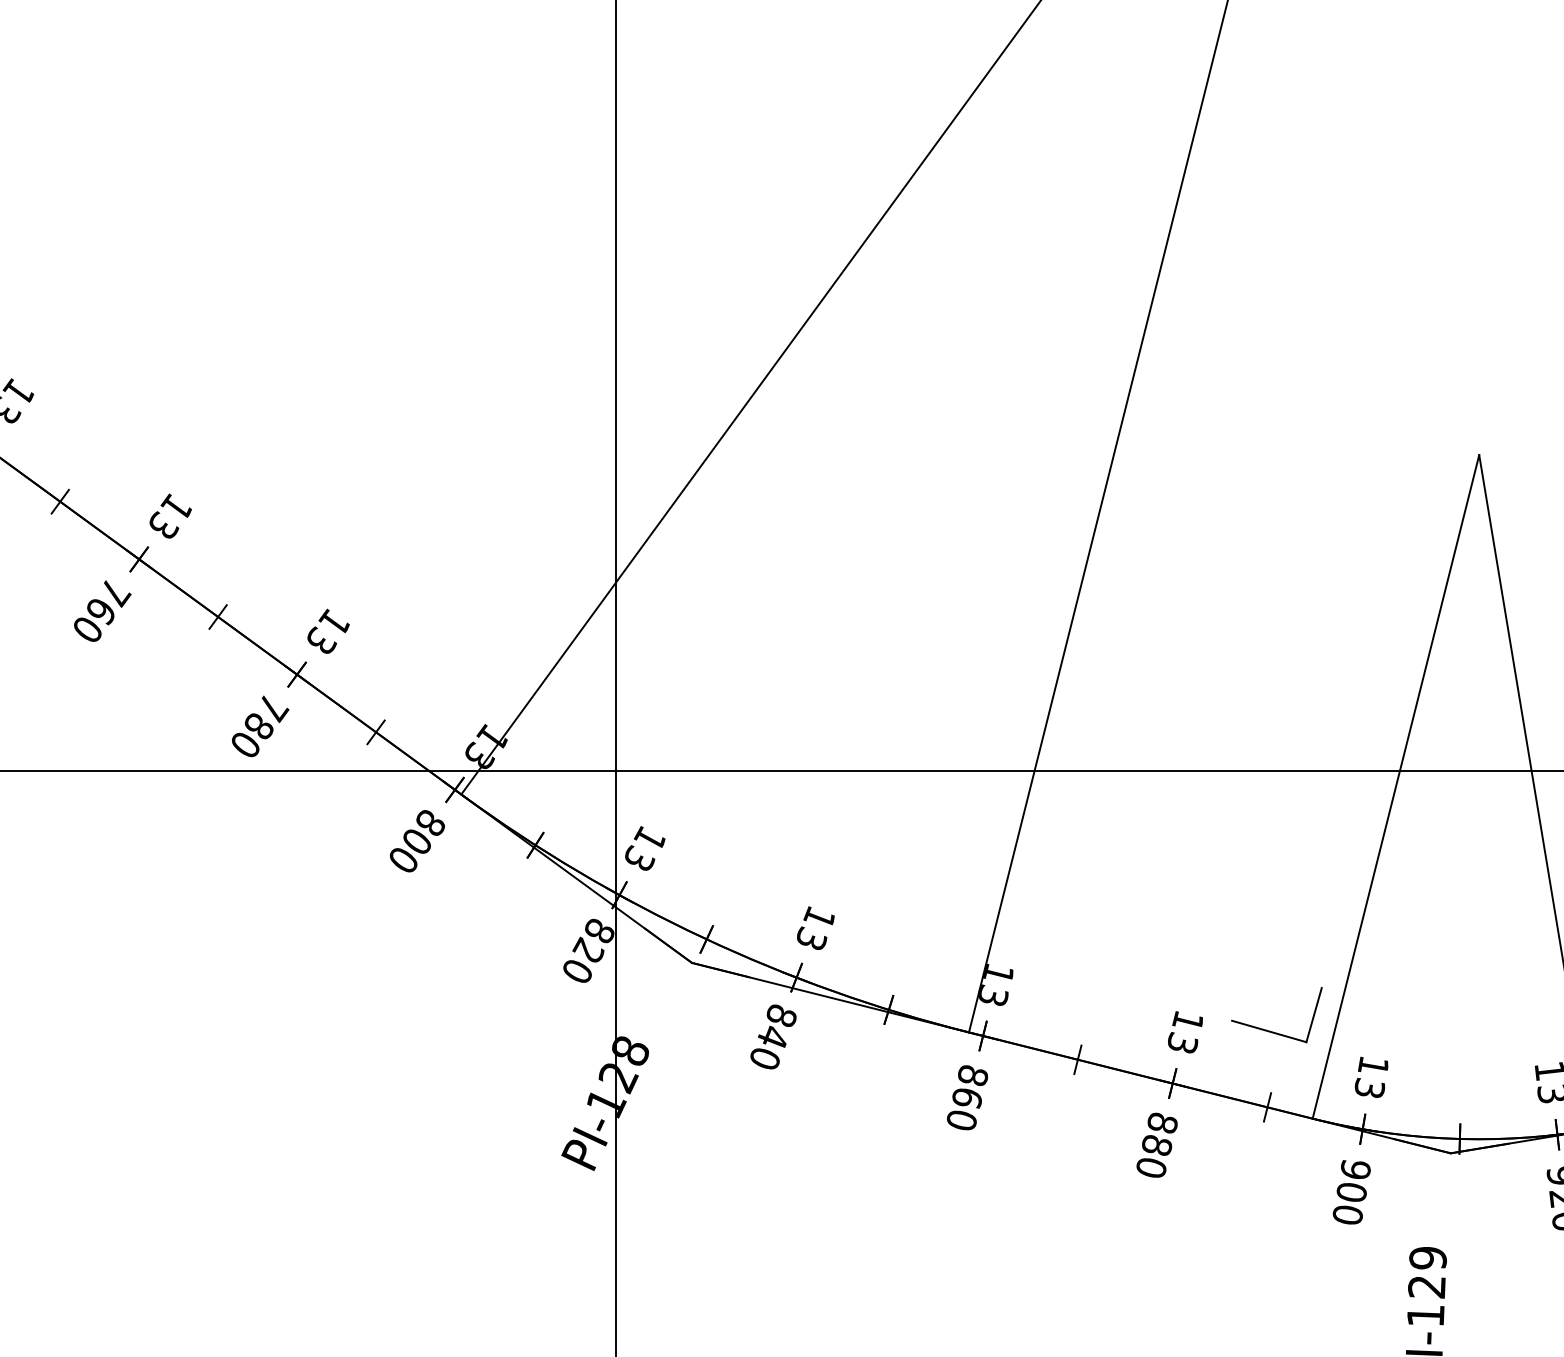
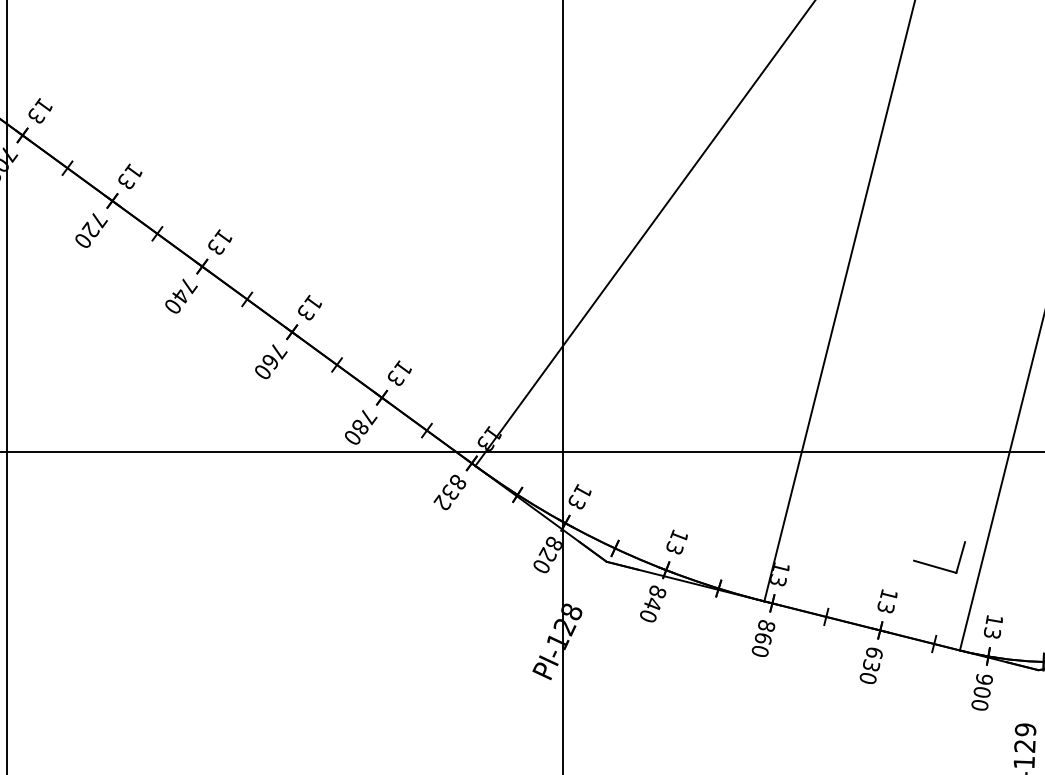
text: (410, 849) -> (446, 497), 800 -> 832
part: (1275, 1030) -> (938, 566), moved
text: (1159, 1134) -> (872, 659), 880 -> 630

